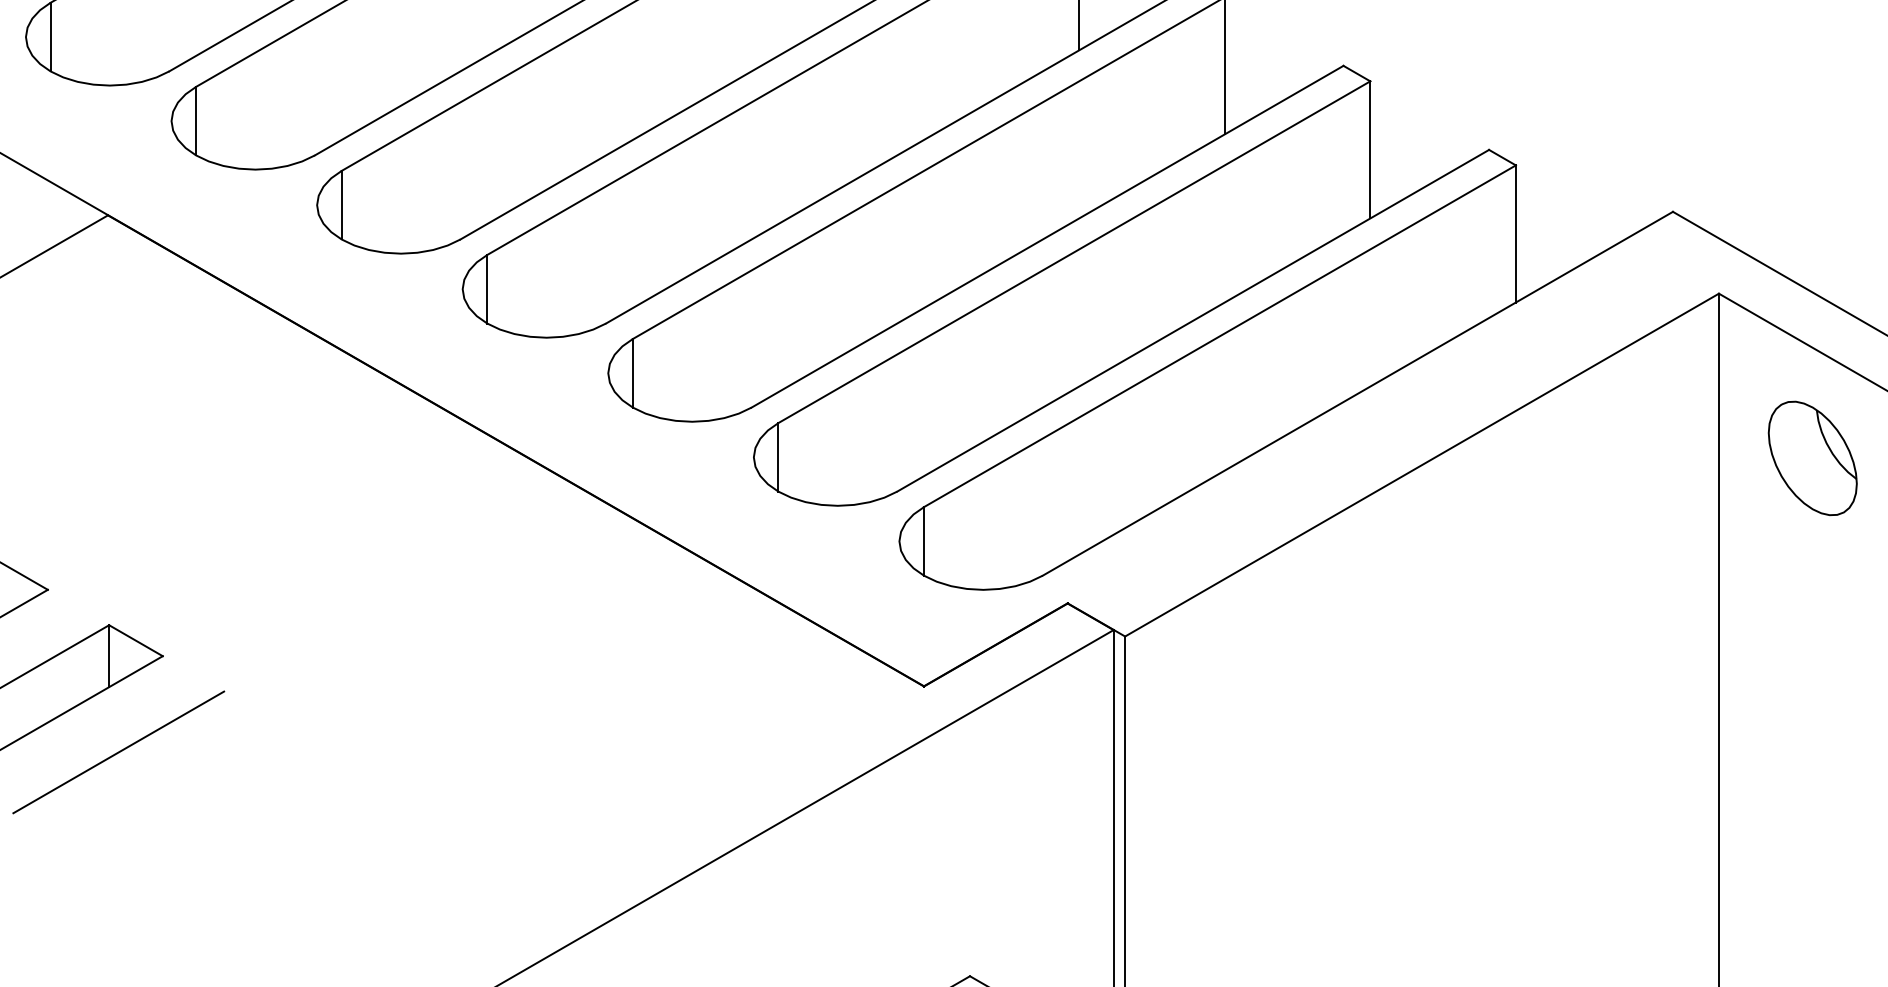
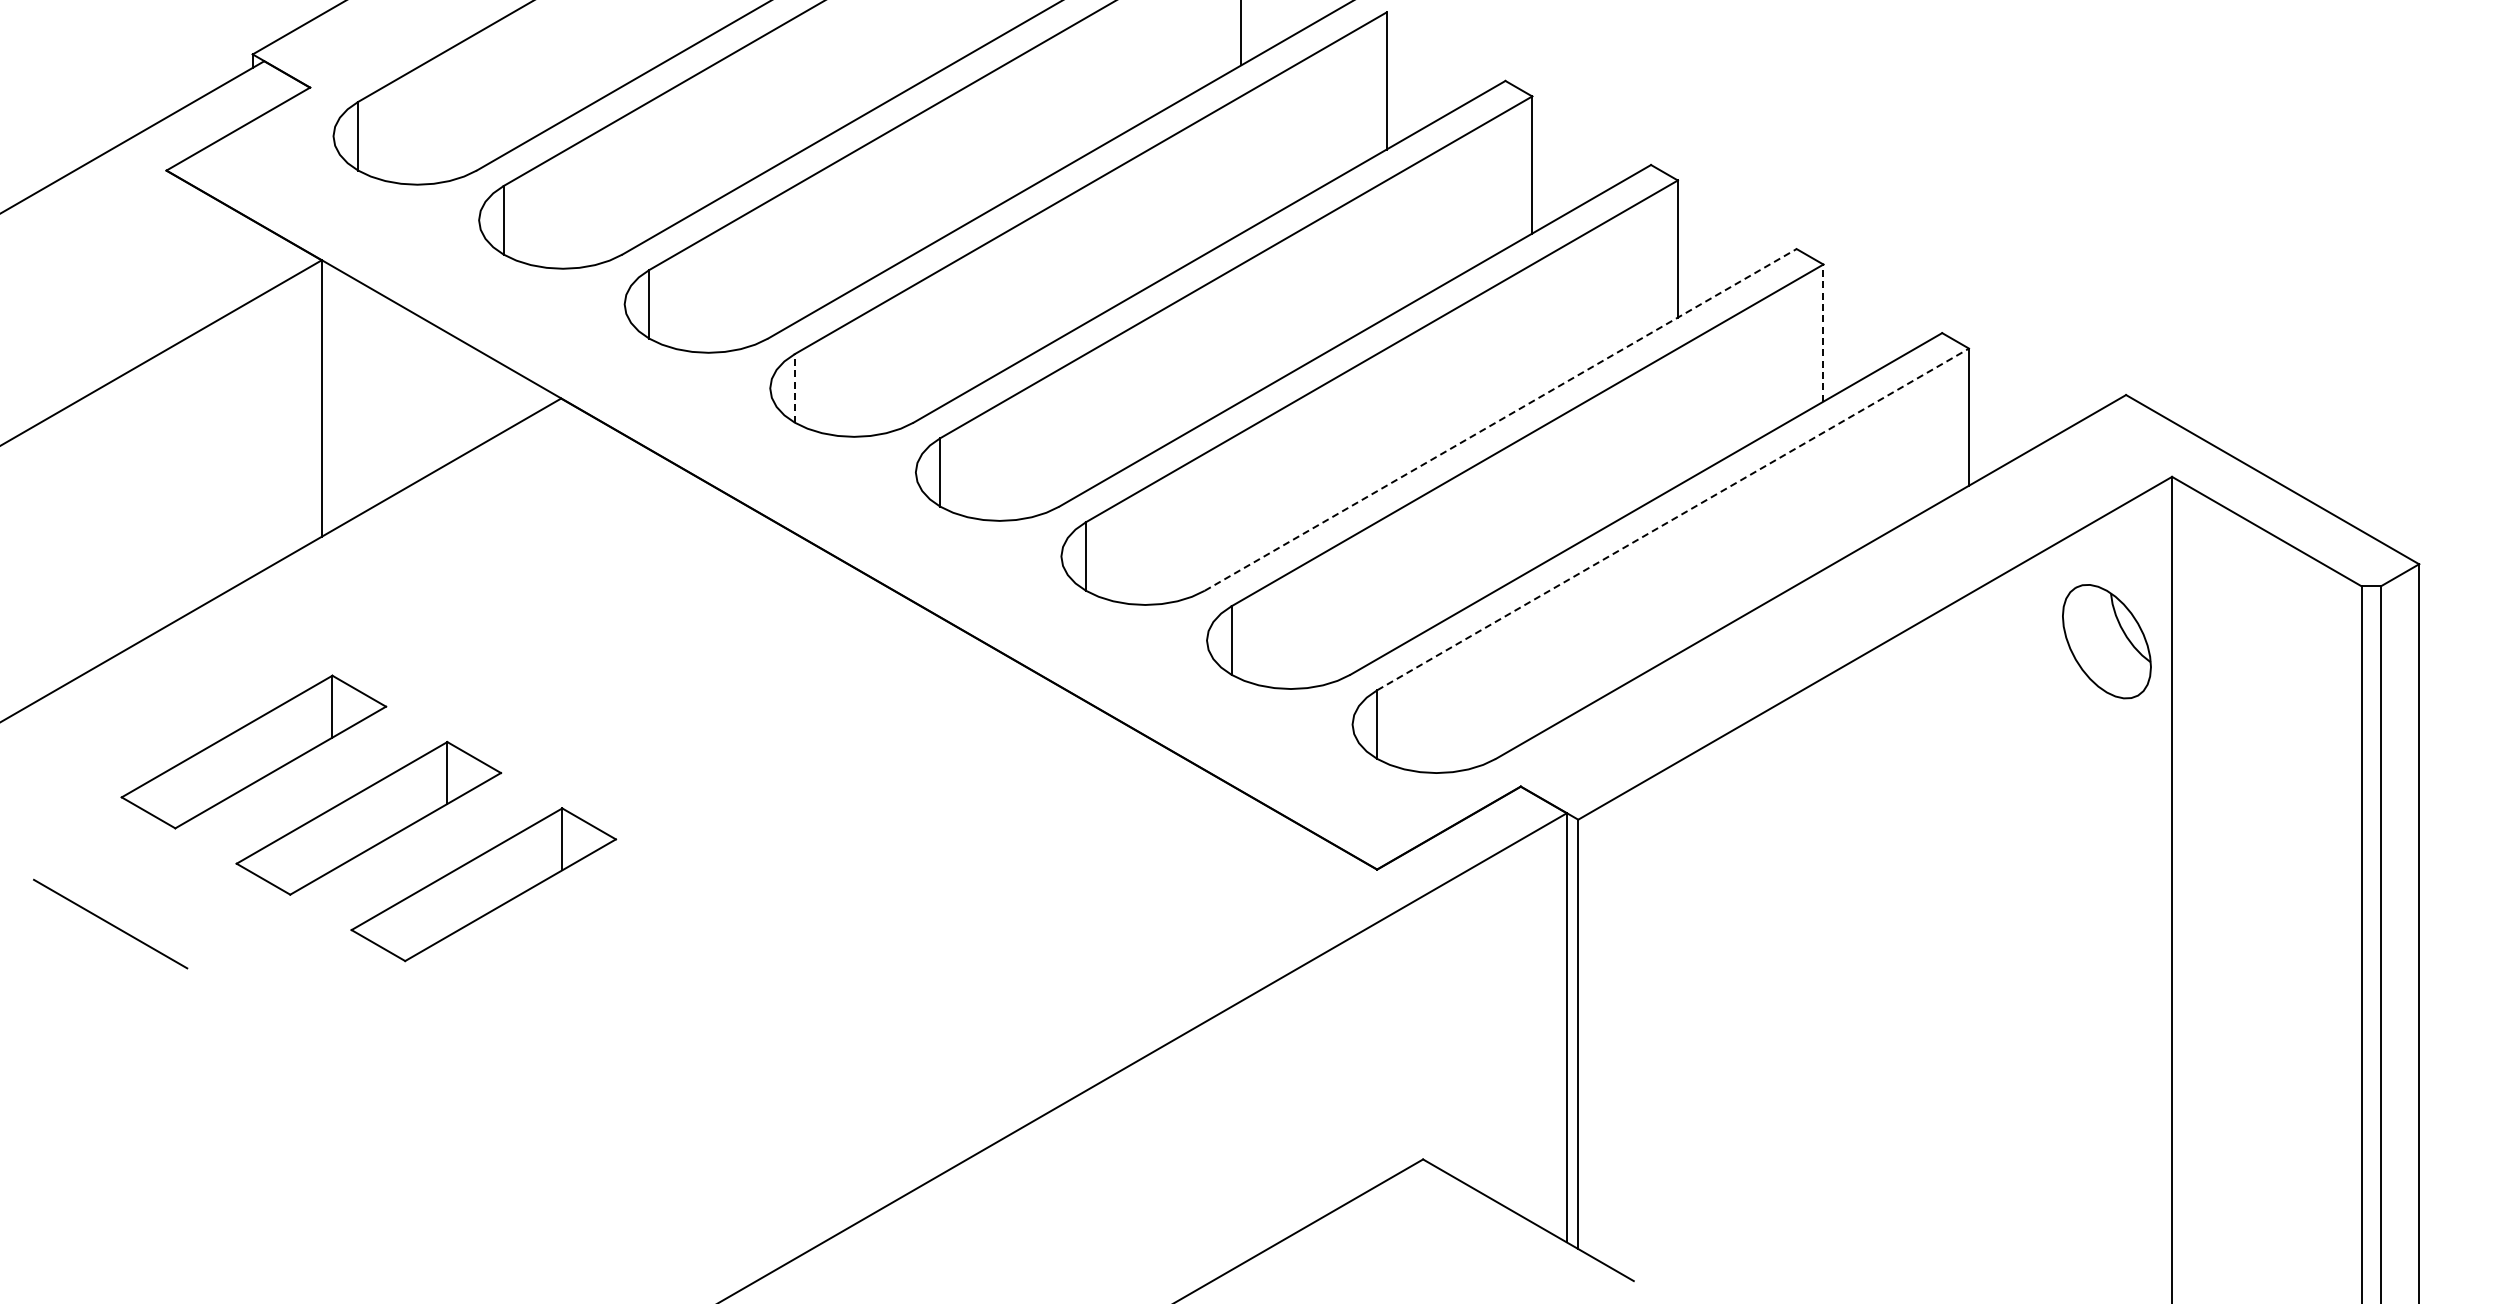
line: (1370, 150) -> (1823, 333), solid -> dashed
line: (341, 204) -> (794, 387), solid -> dashed
line: (1047, 236) -> (1500, 419), solid -> dashed
line: (1220, 336) -> (1673, 519), solid -> dashed
part: (1812, 458) -> (2106, 641), moved
line: (118, 752) -> (571, 935), removed

